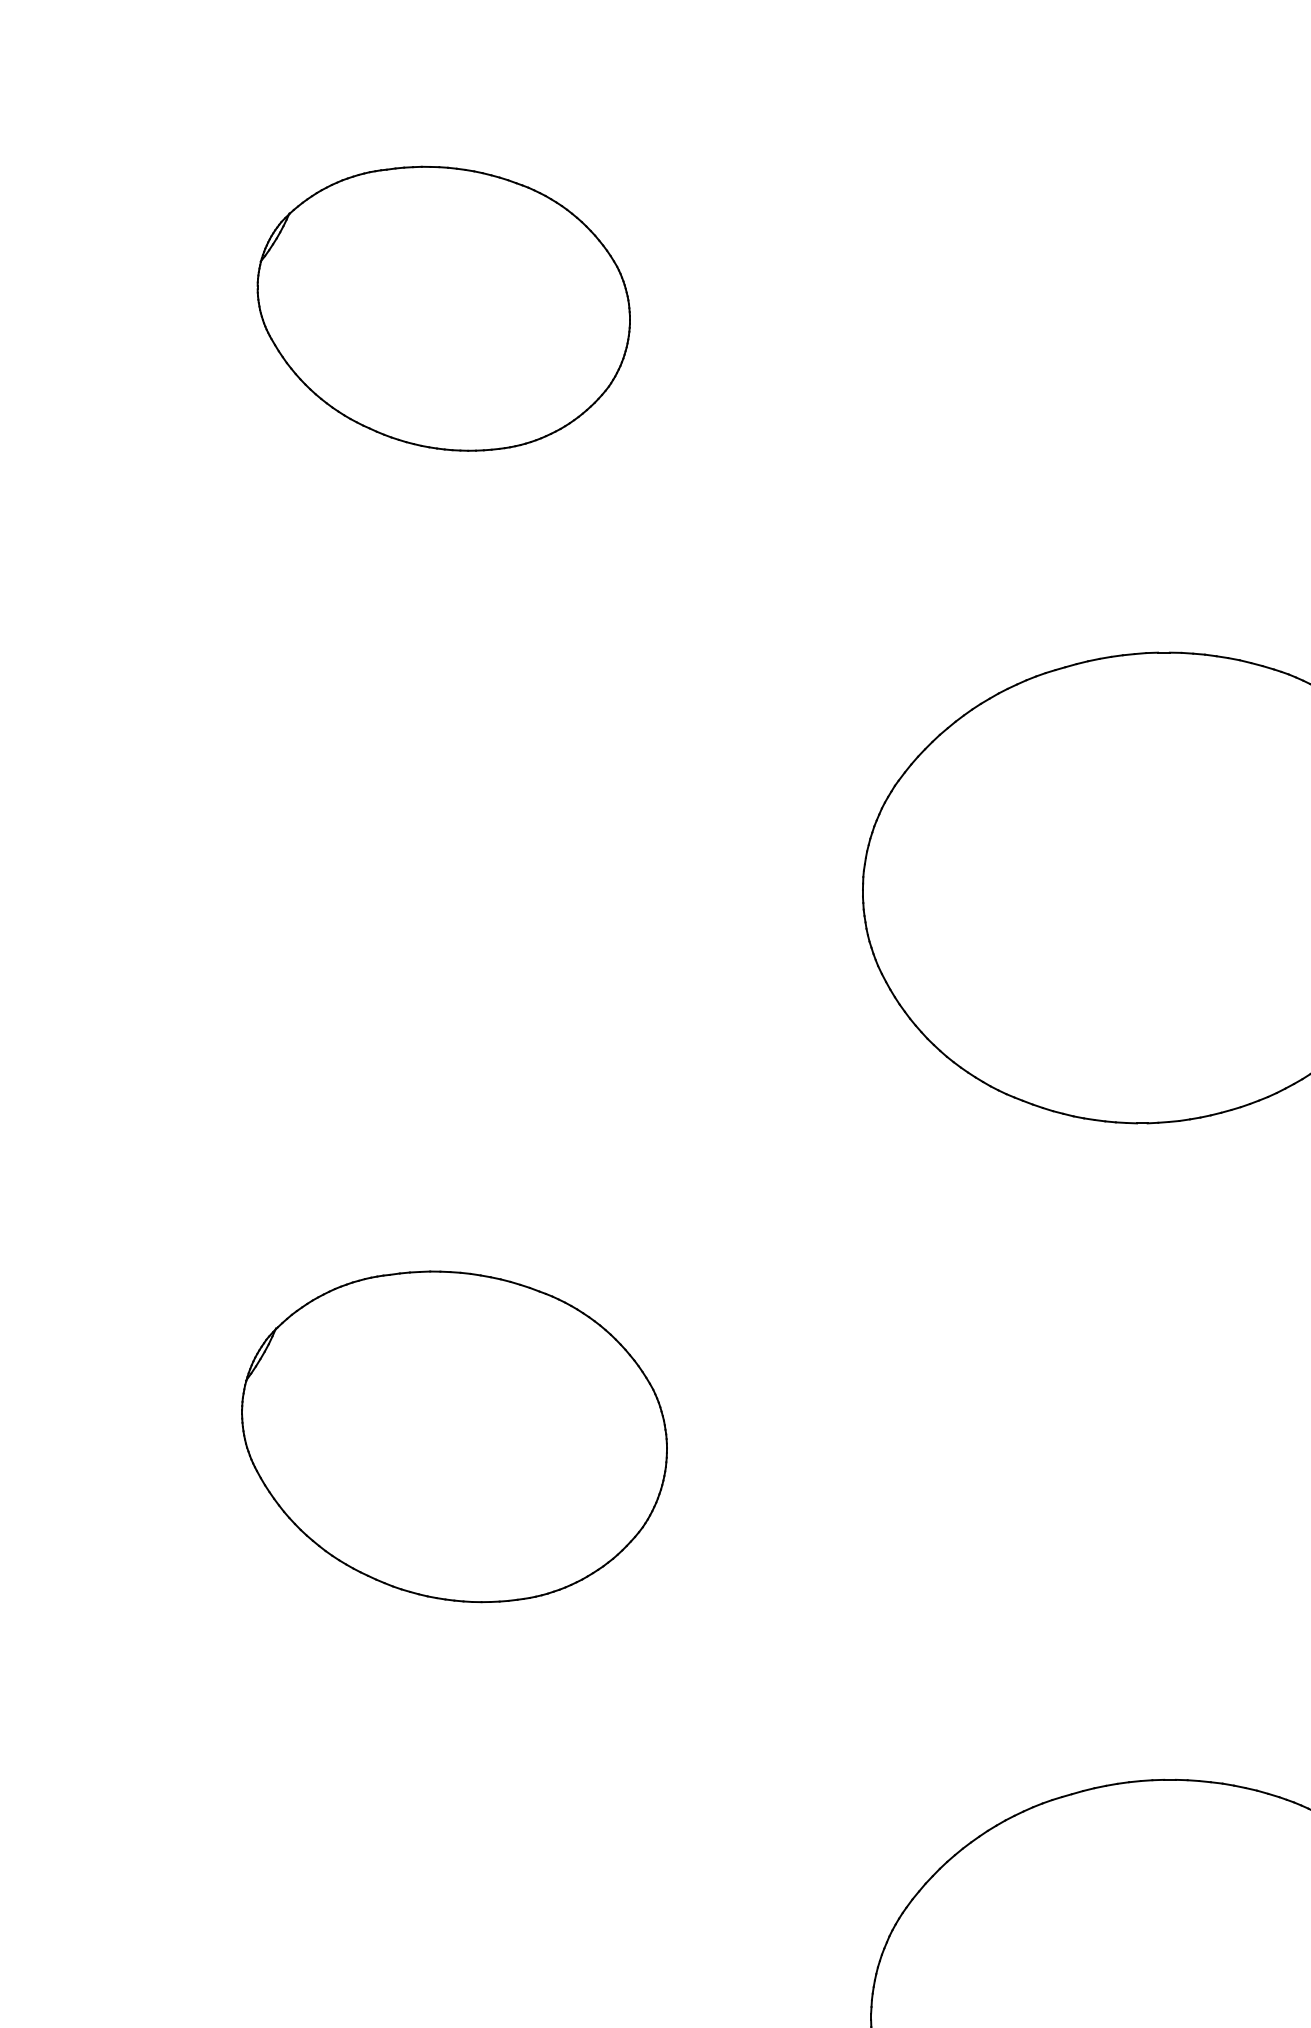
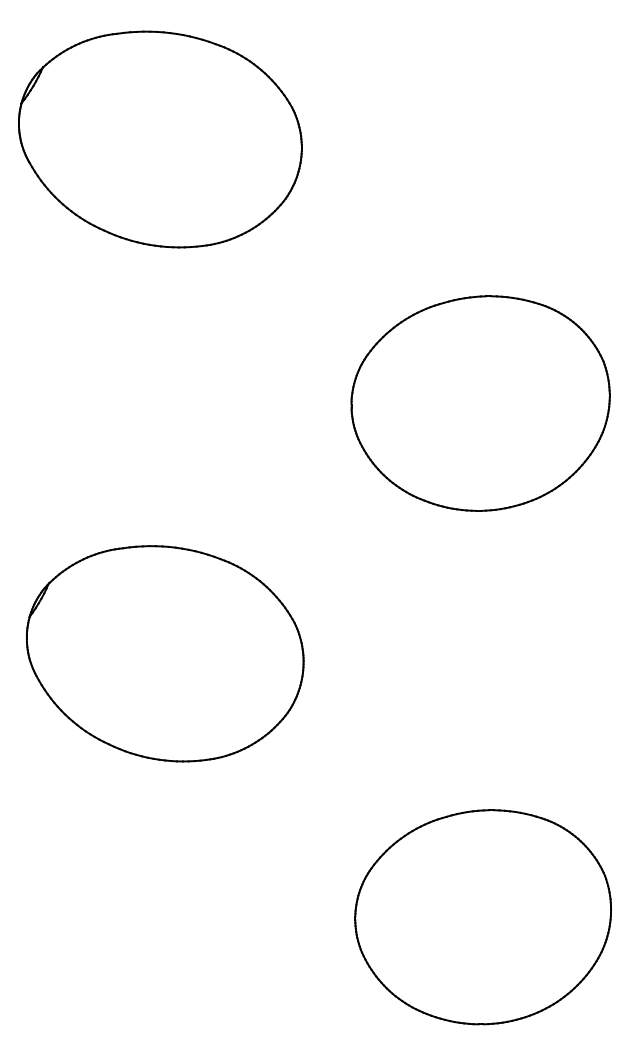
part: (443, 308) -> (160, 139), size x1.67
part: (454, 1436) -> (165, 653), size x1.43

